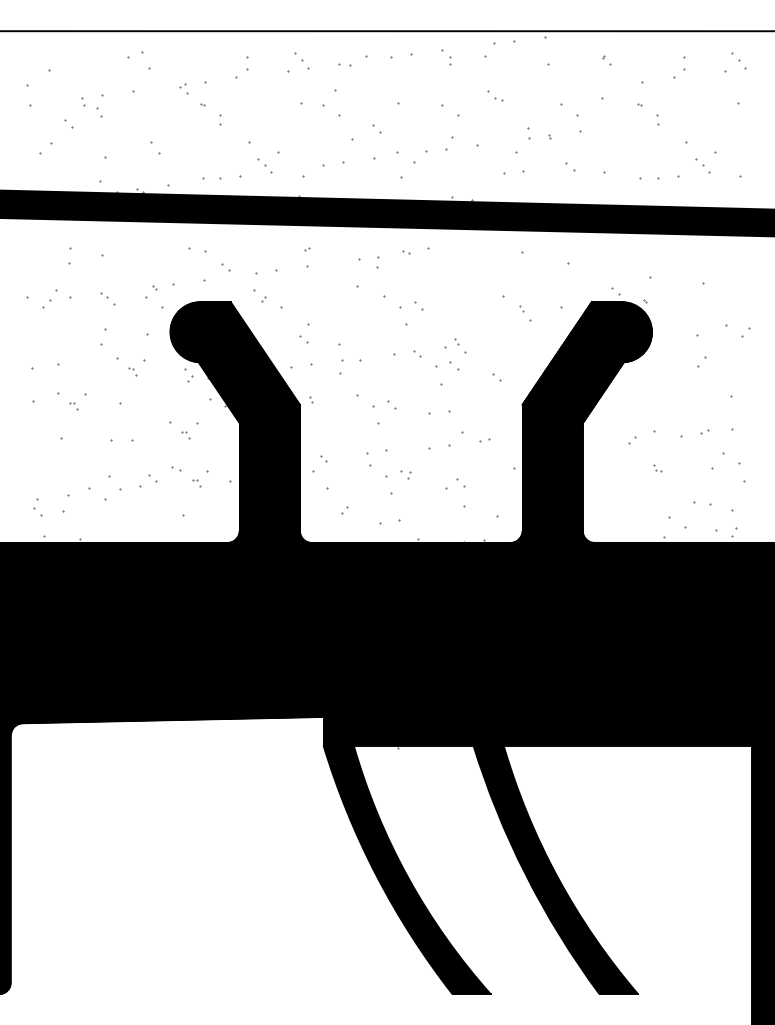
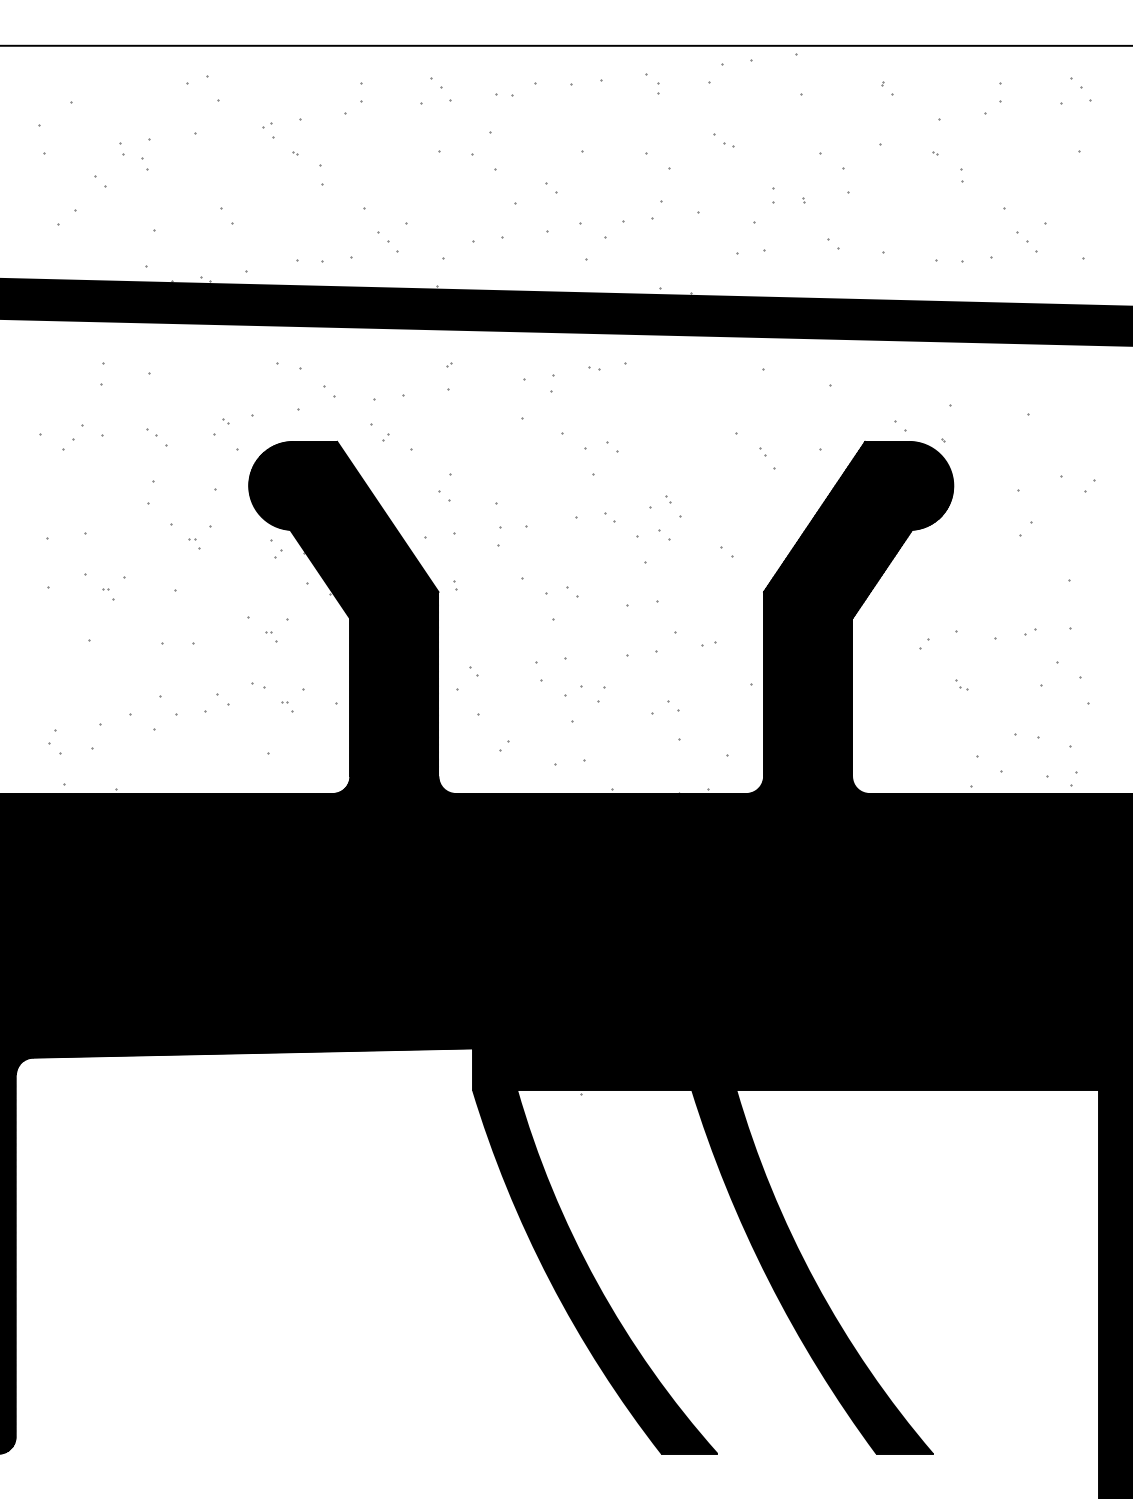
part: (220, 119) -> (322, 174), size x1.6
part: (405, 474) -> (592, 693), size x1.6

